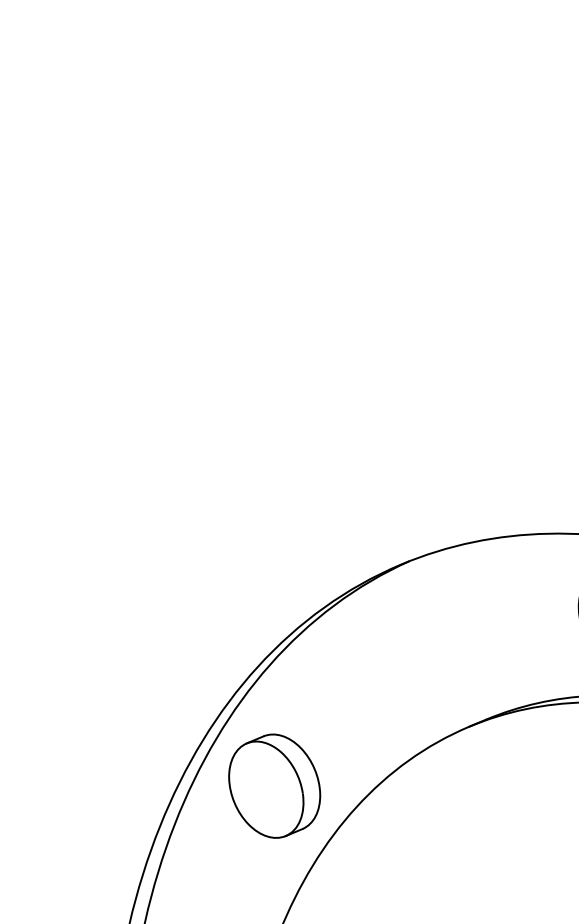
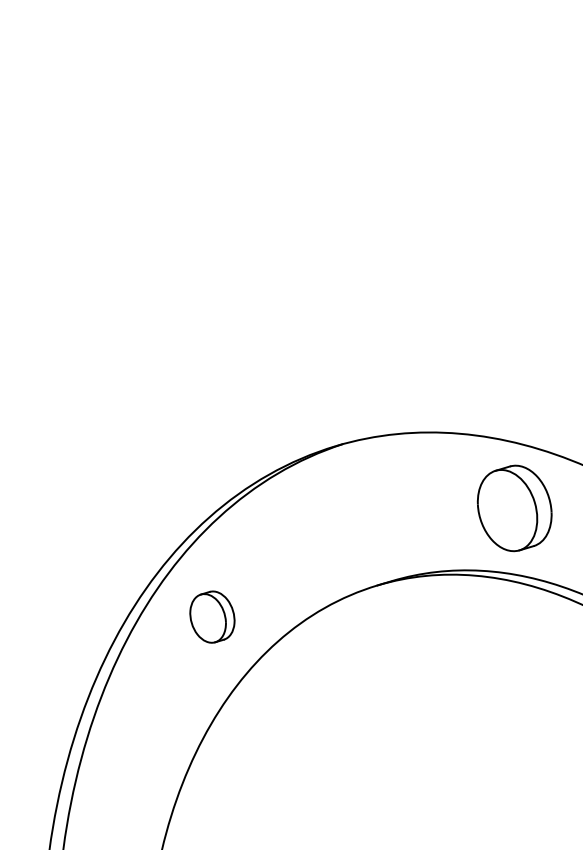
part: (274, 785) -> (212, 616), size x0.6

